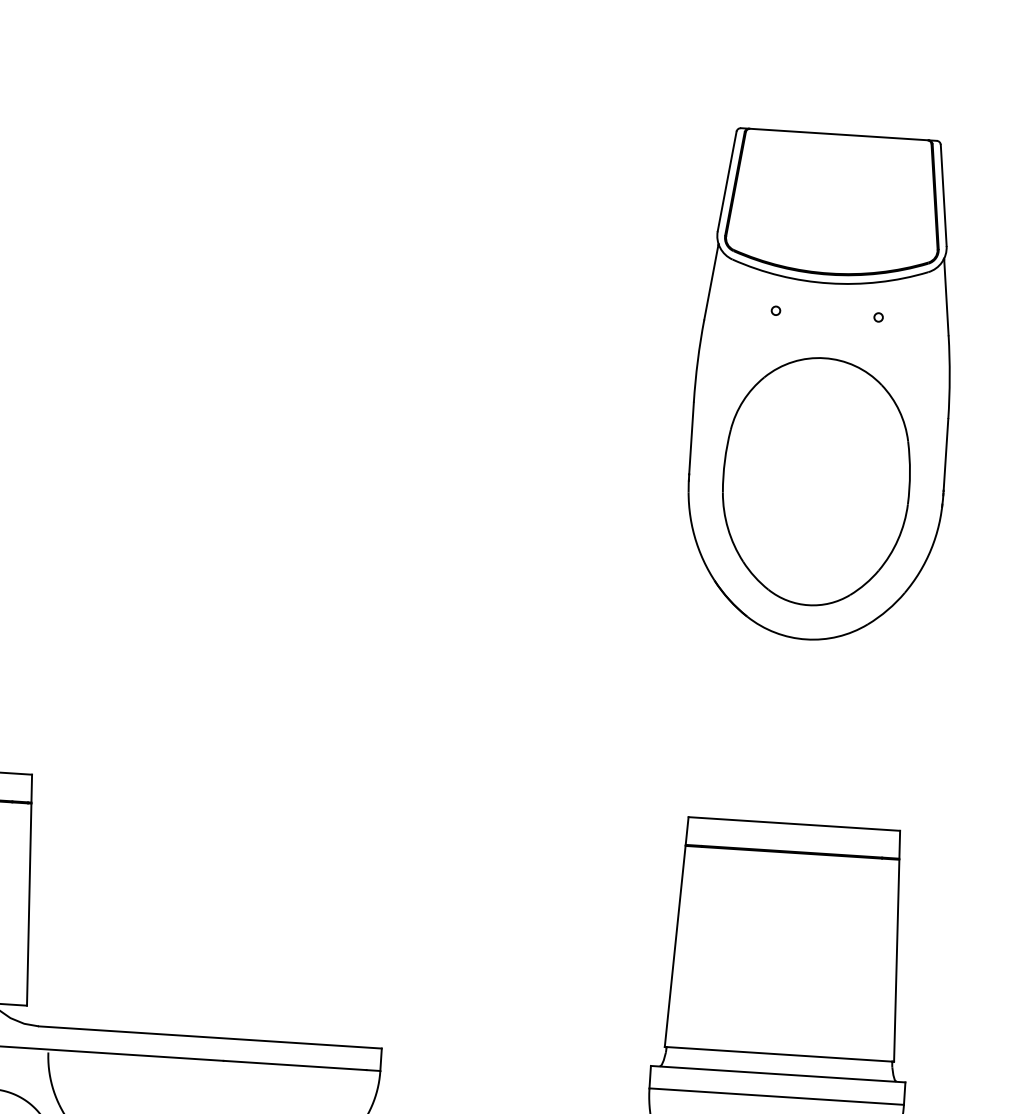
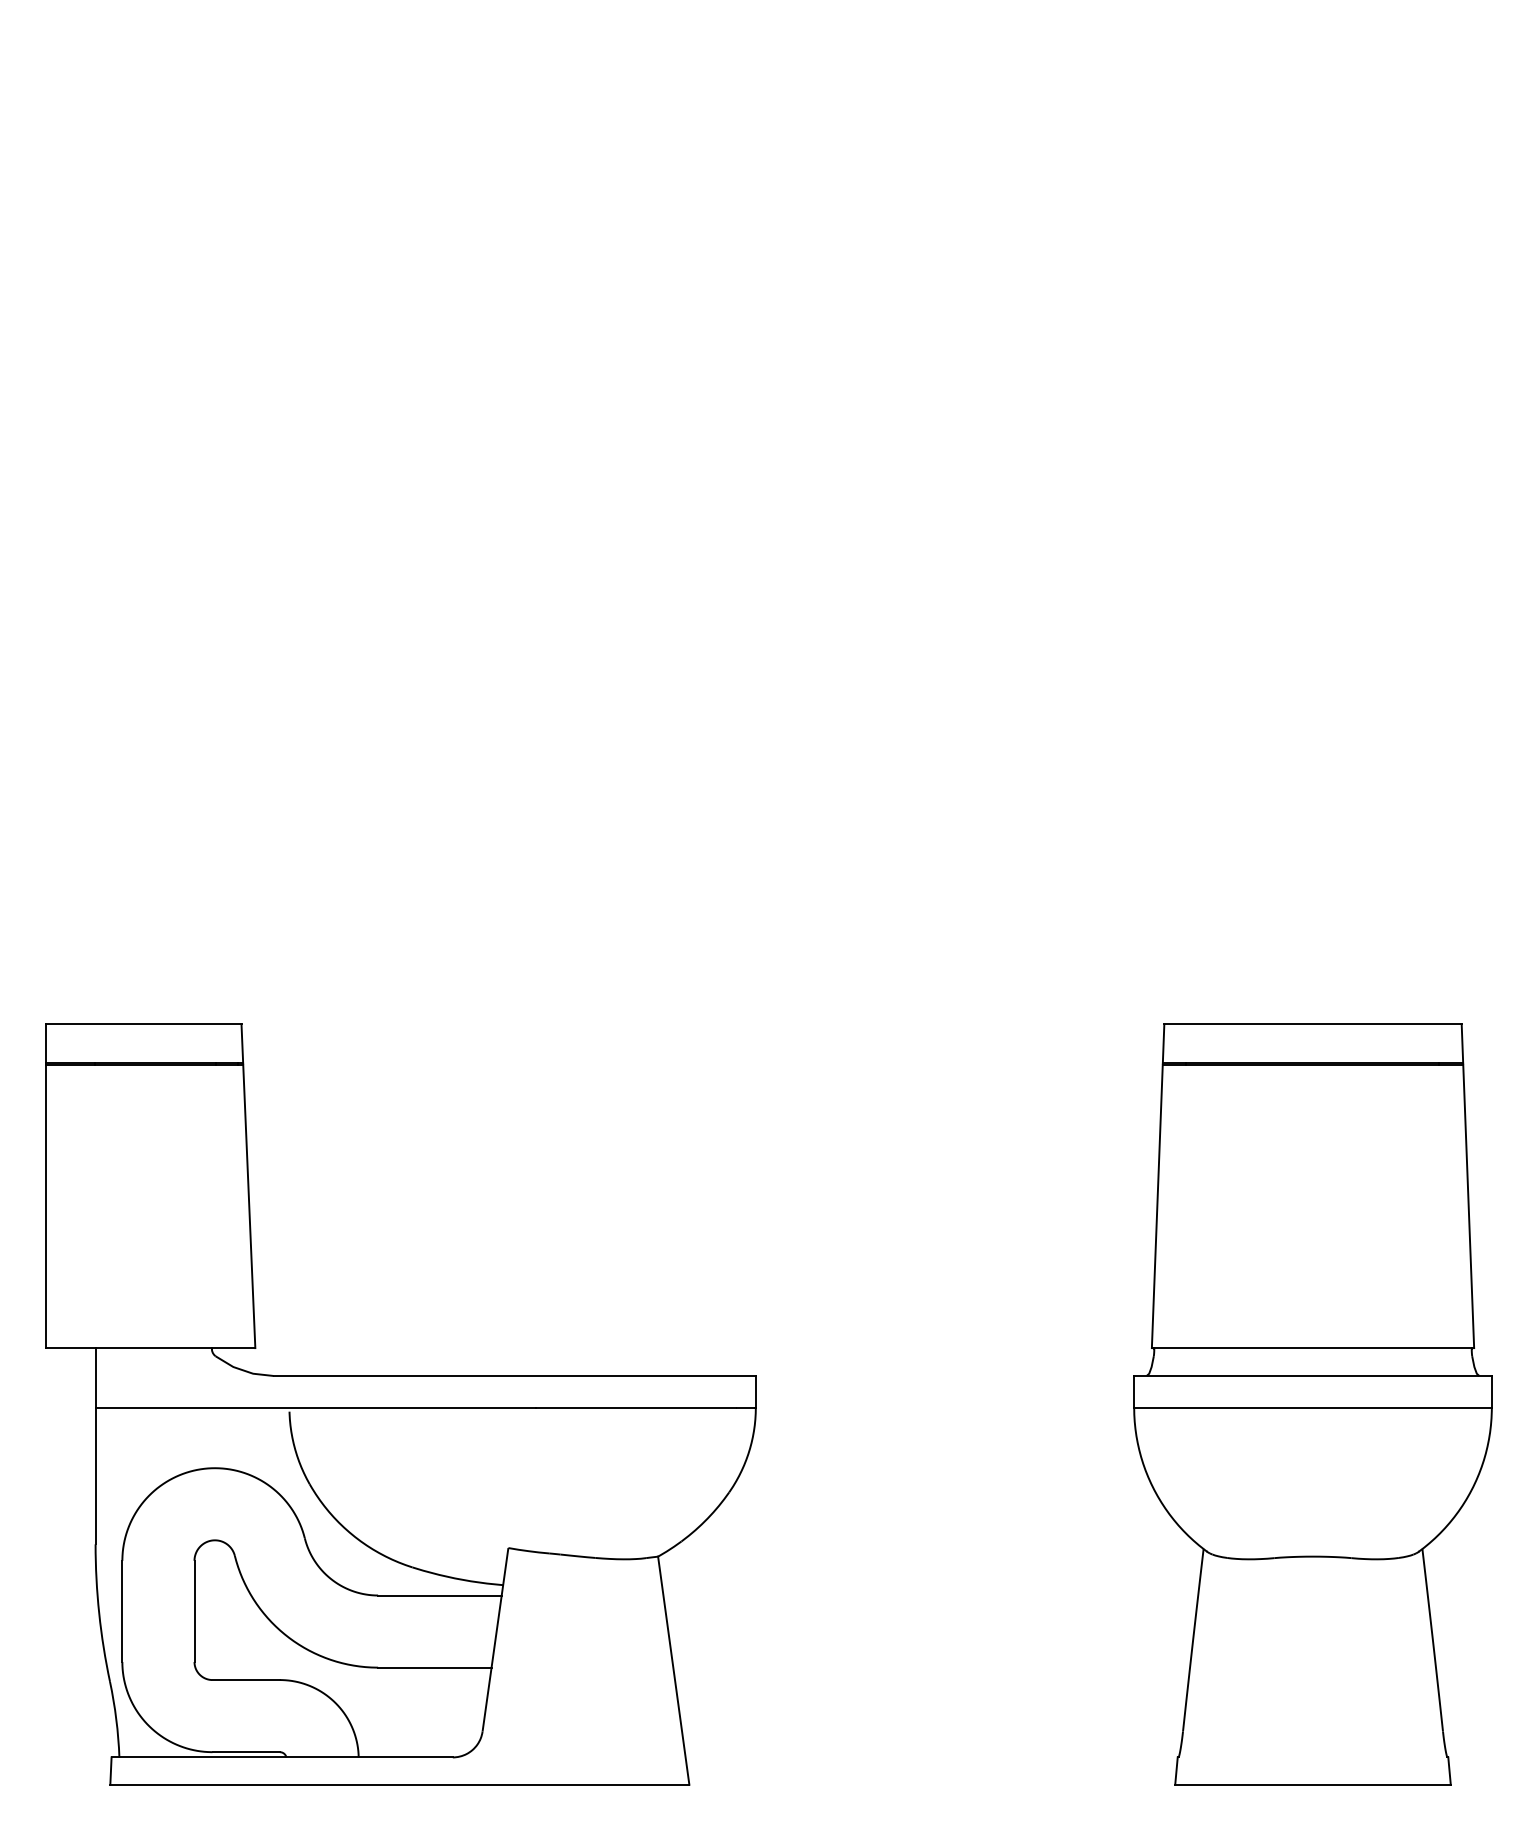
part: (822, 386) -> (1312, 409), removed

